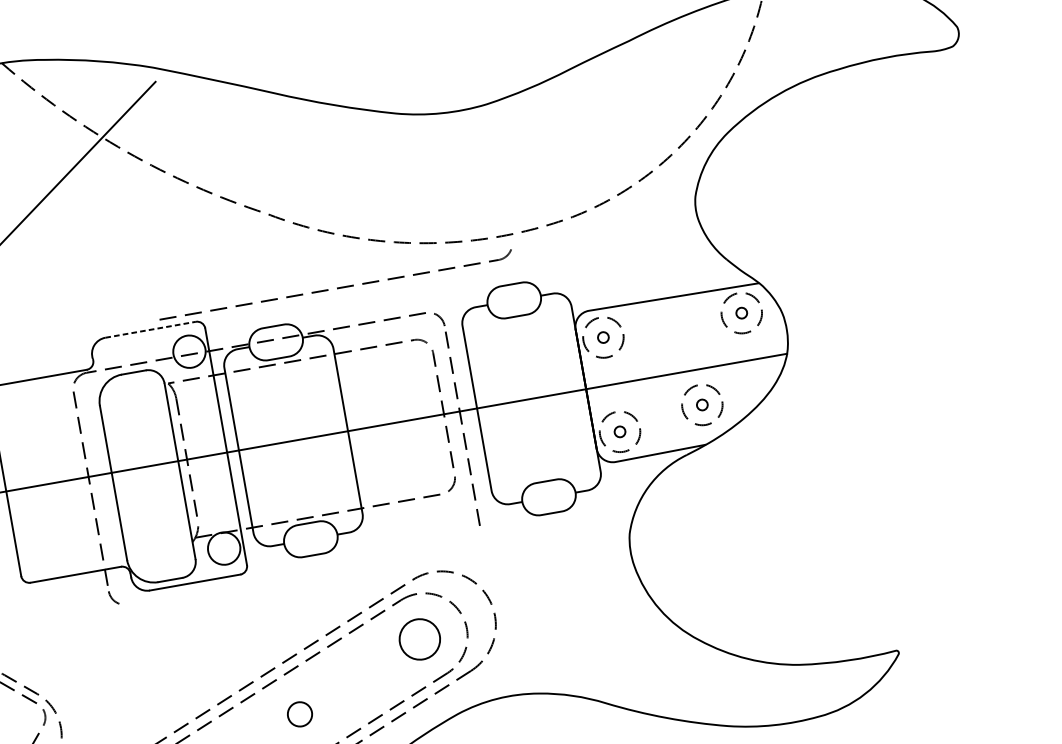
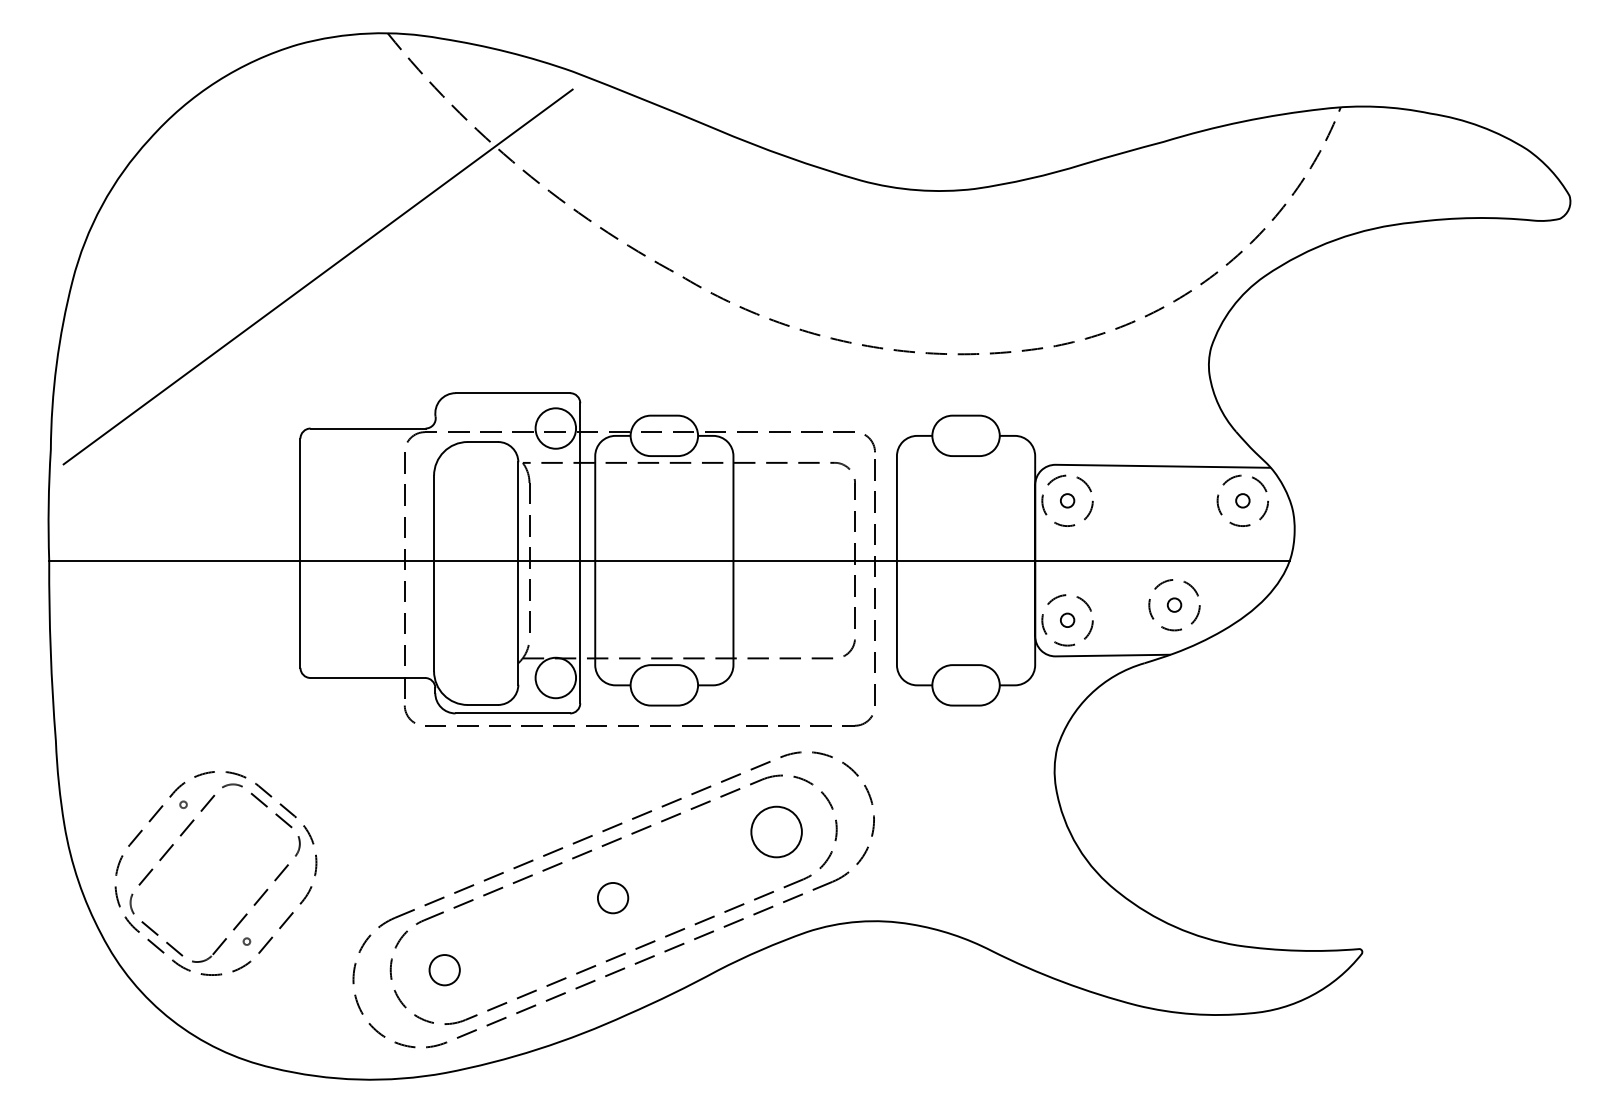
part: (335, 284) -> (648, 720), moved
line: (151, 329) -> (513, 393), dashed -> solid

